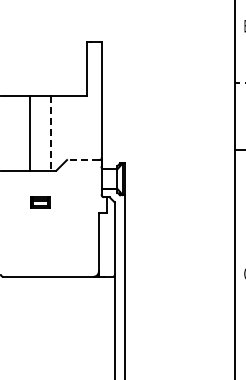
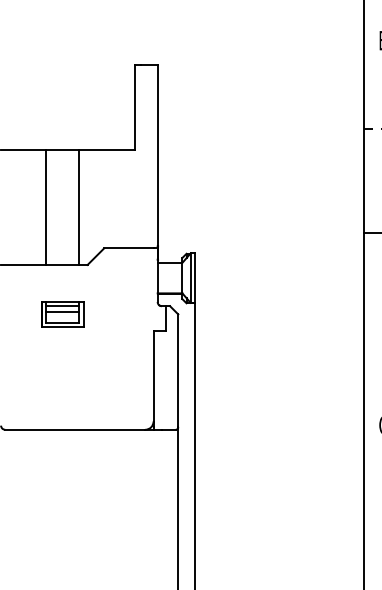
line: (51, 134) -> (79, 208), dashed -> solid
line: (82, 160) -> (128, 249), dashed -> solid
part: (40, 202) -> (62, 314), size x1.43

